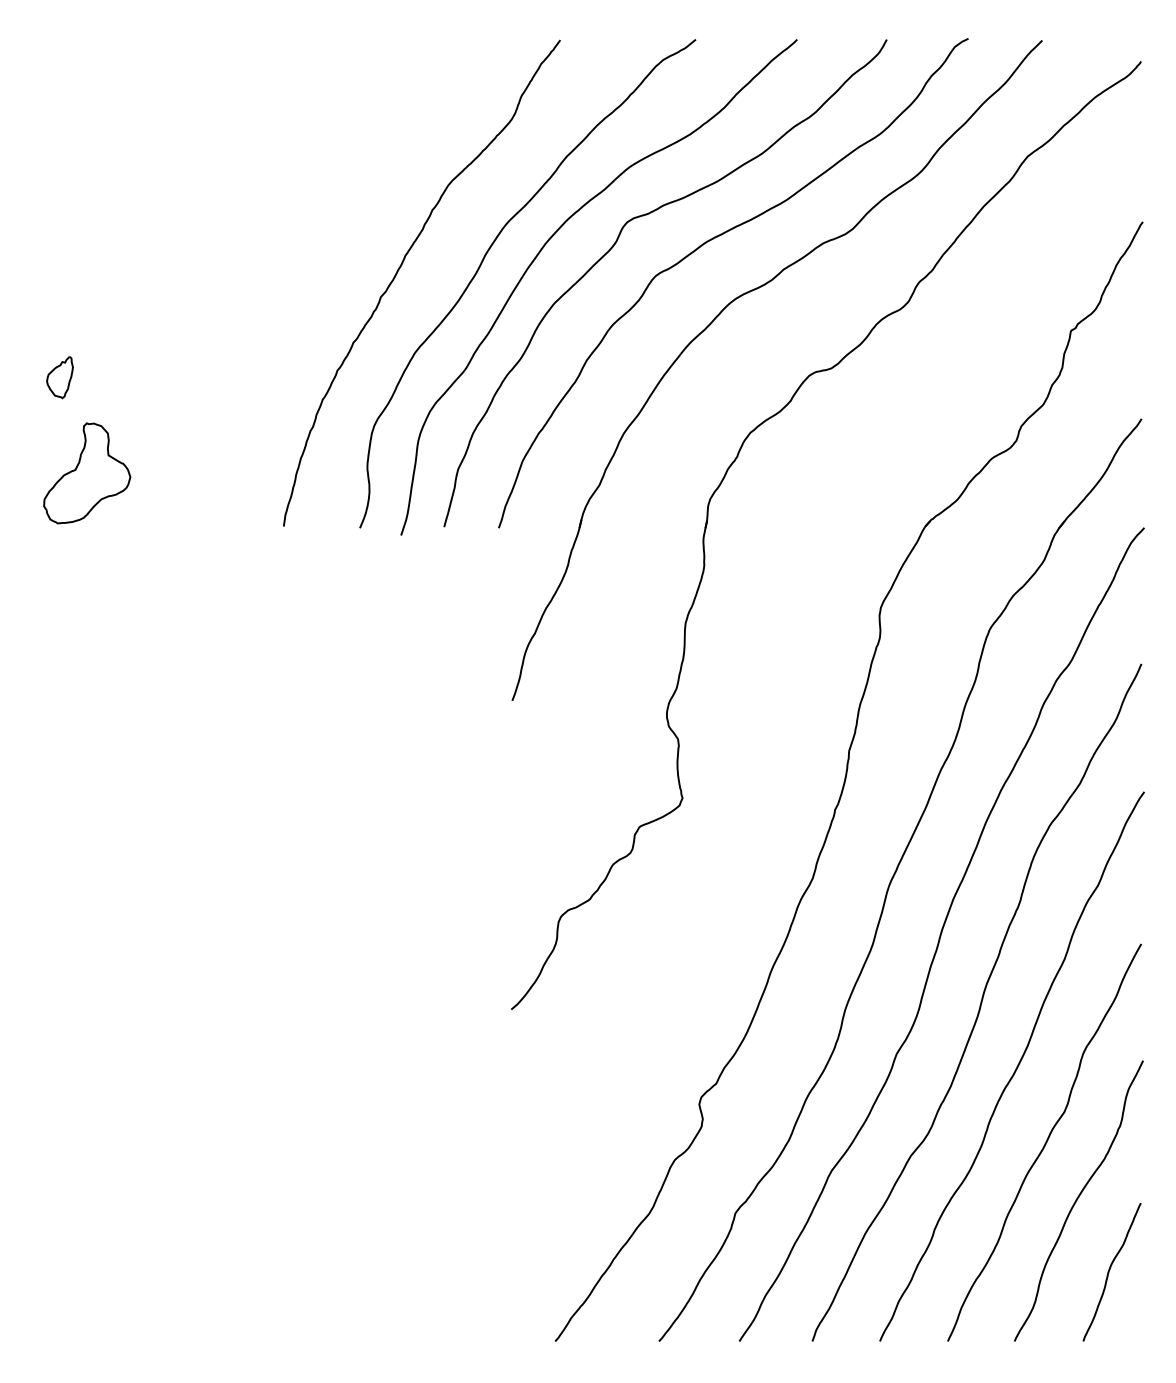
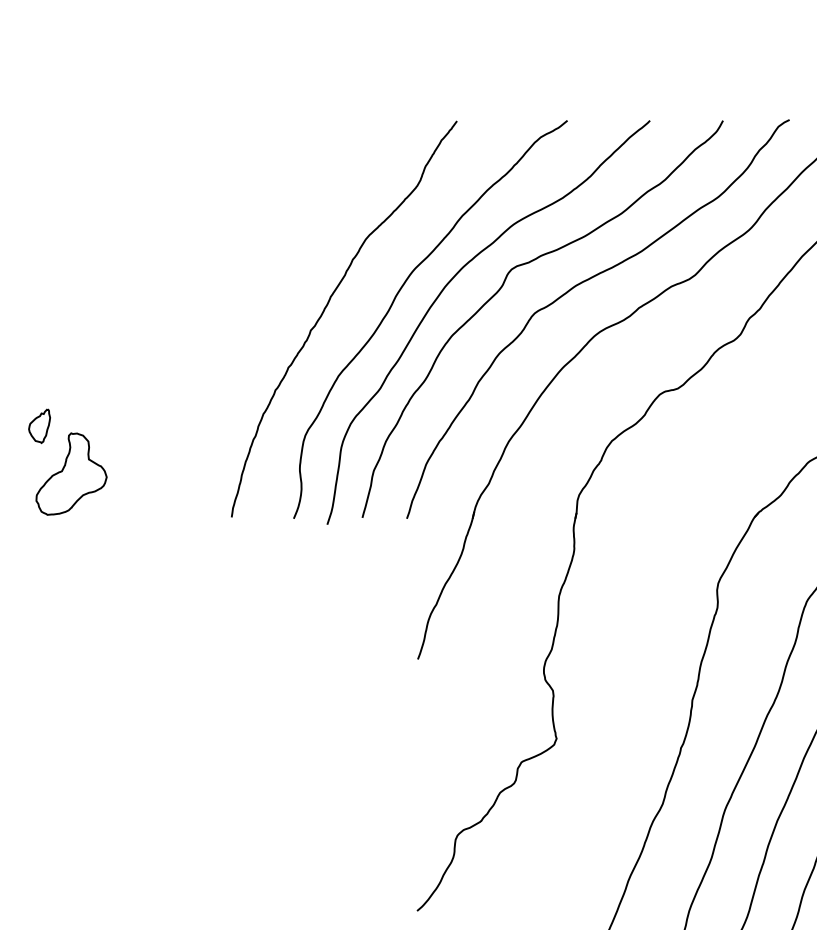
part: (59, 377) -> (39, 426), moved

